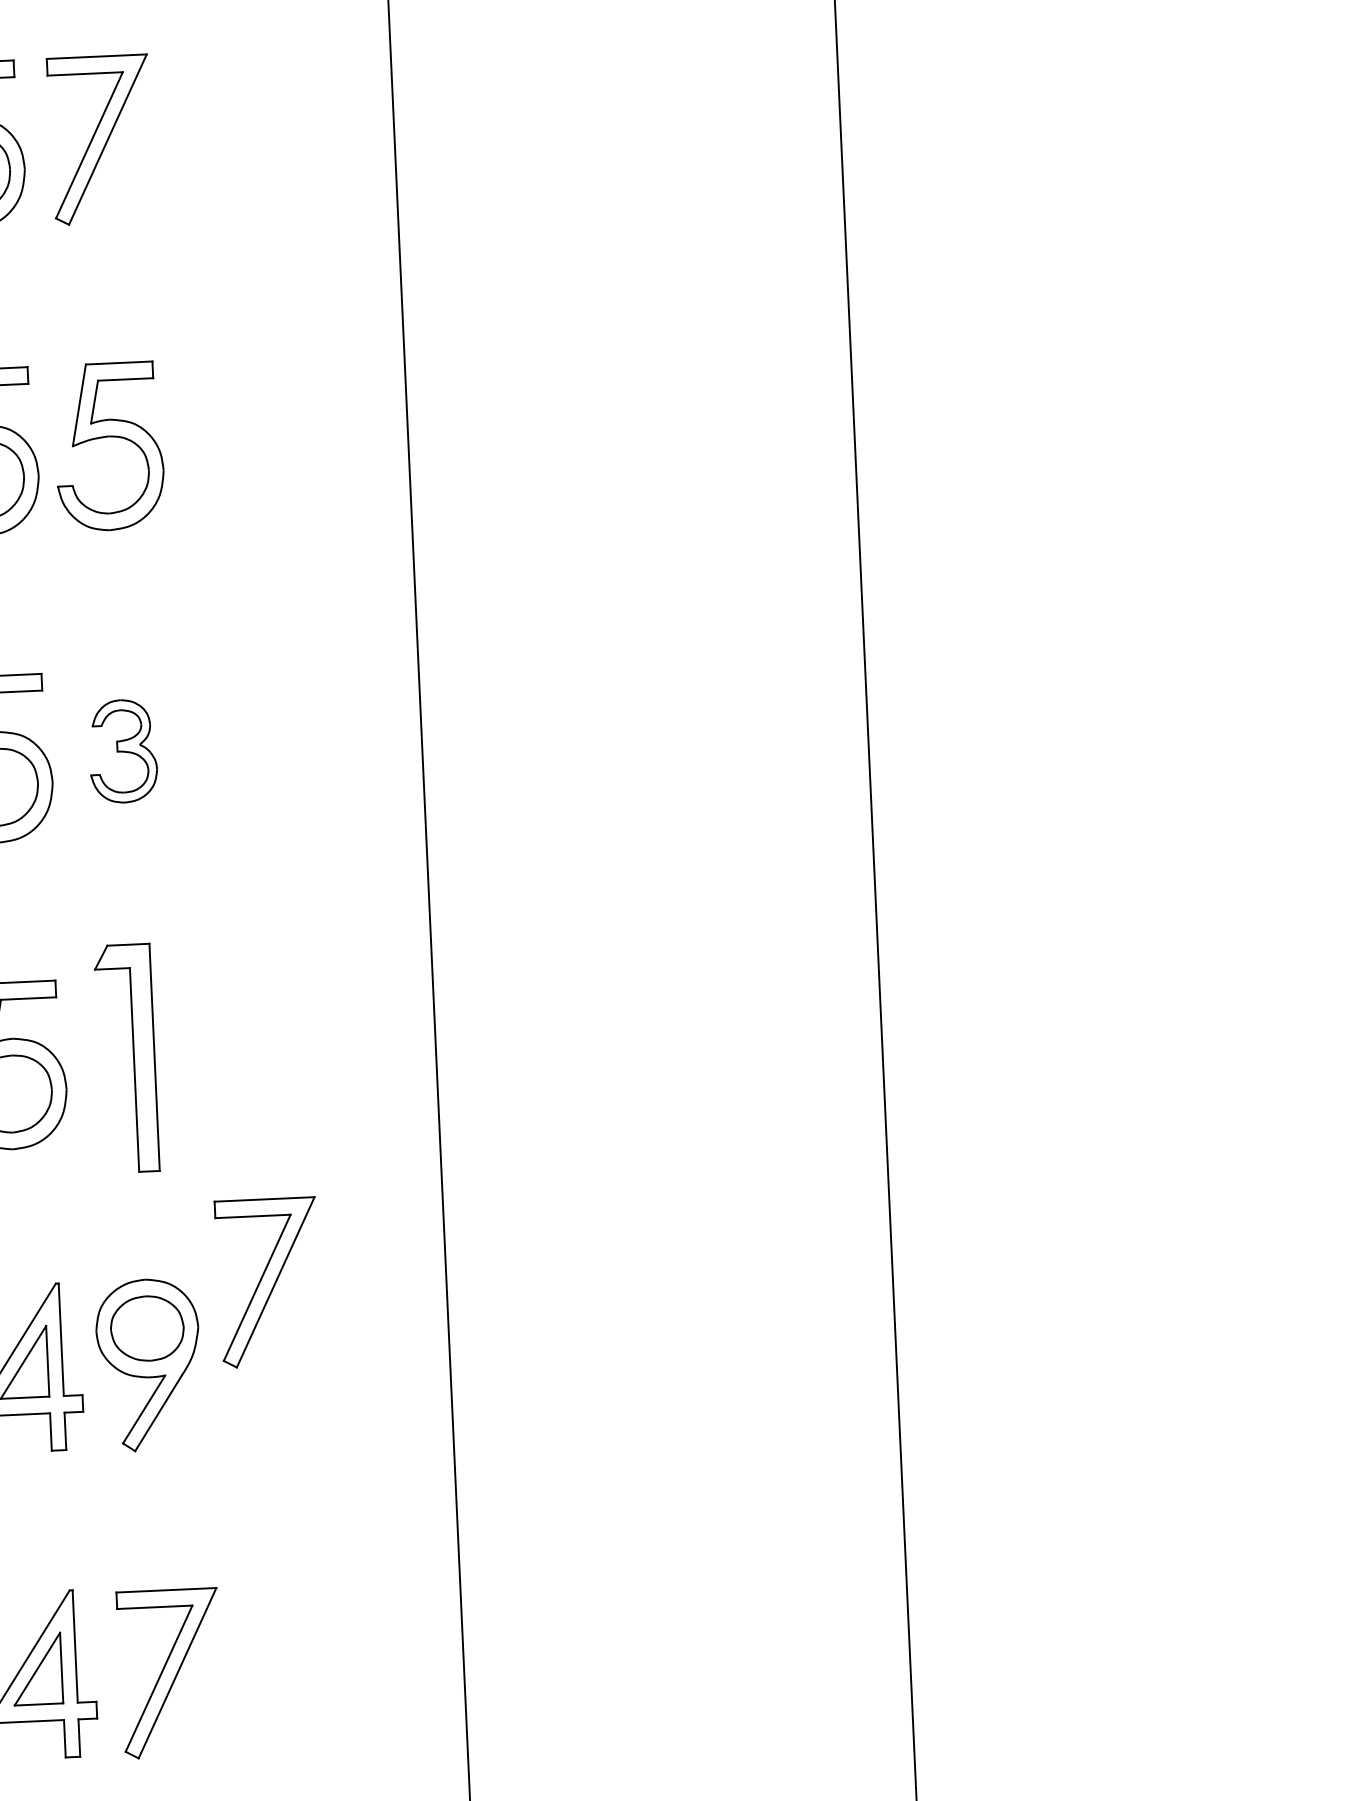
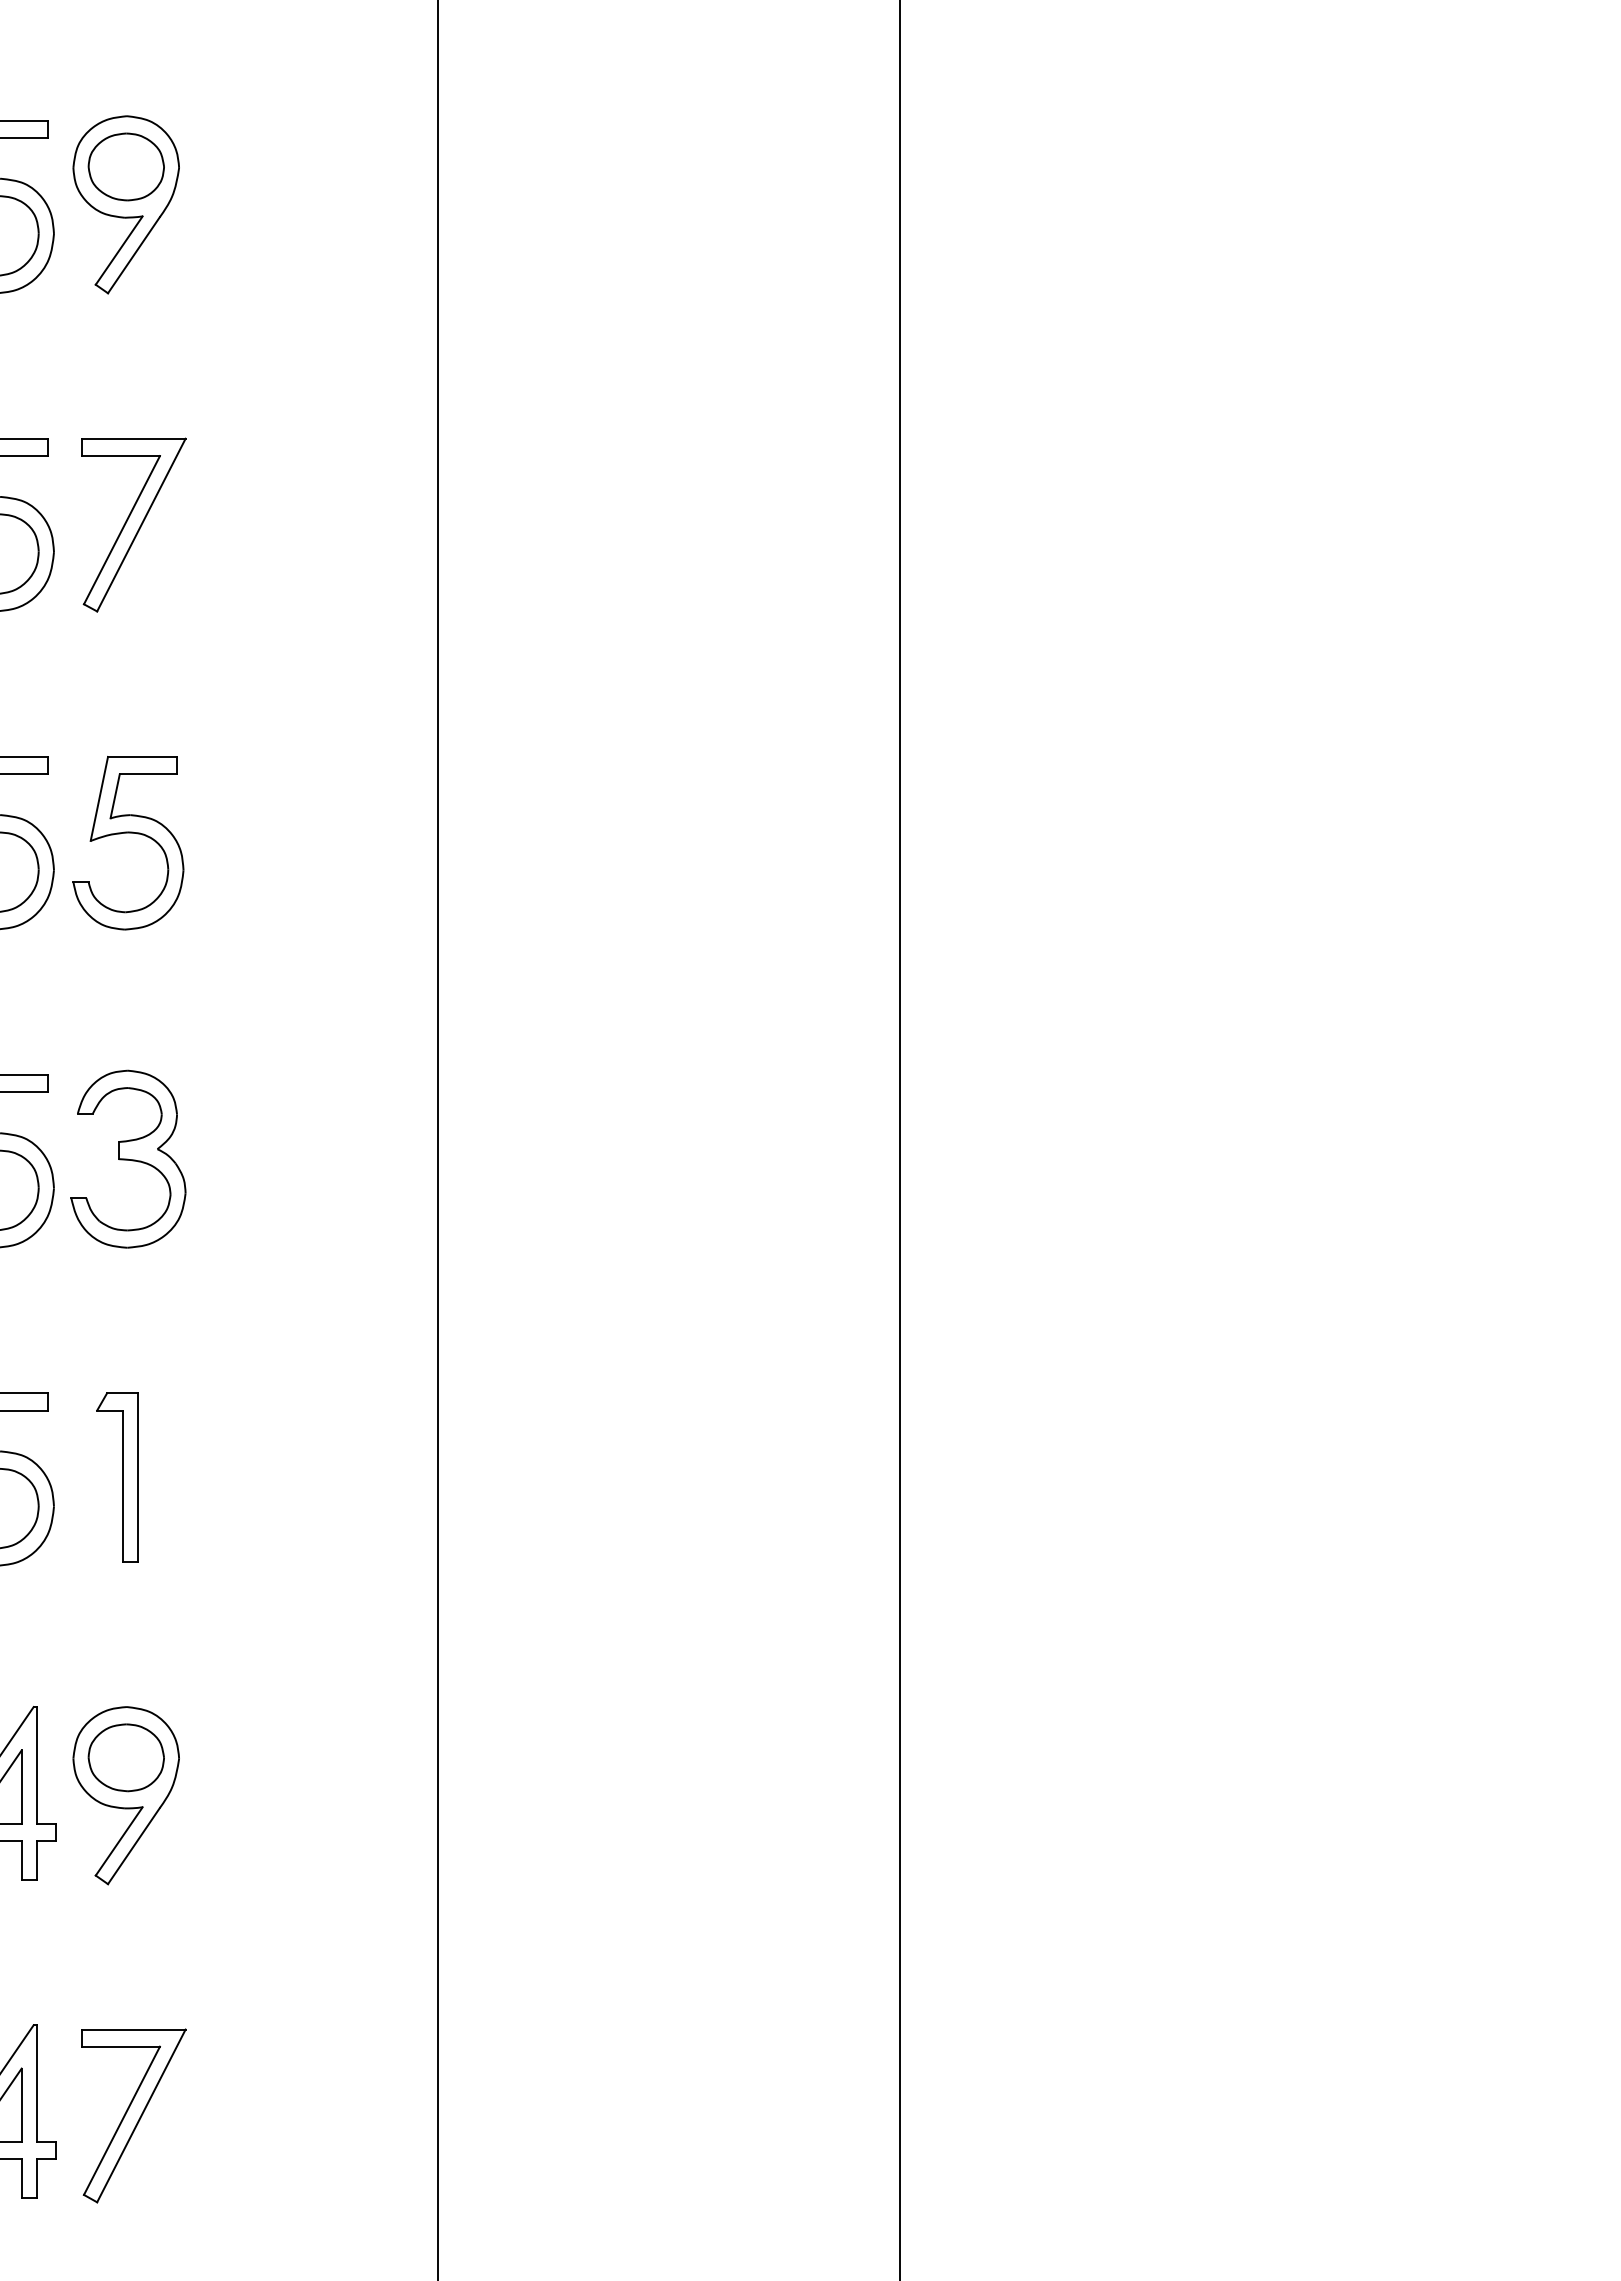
part: (123, 750) -> (128, 1158), size x1.67
part: (126, 1058) -> (117, 1477), size x0.71
part: (268, 1282) -> (253, 1715), removed

